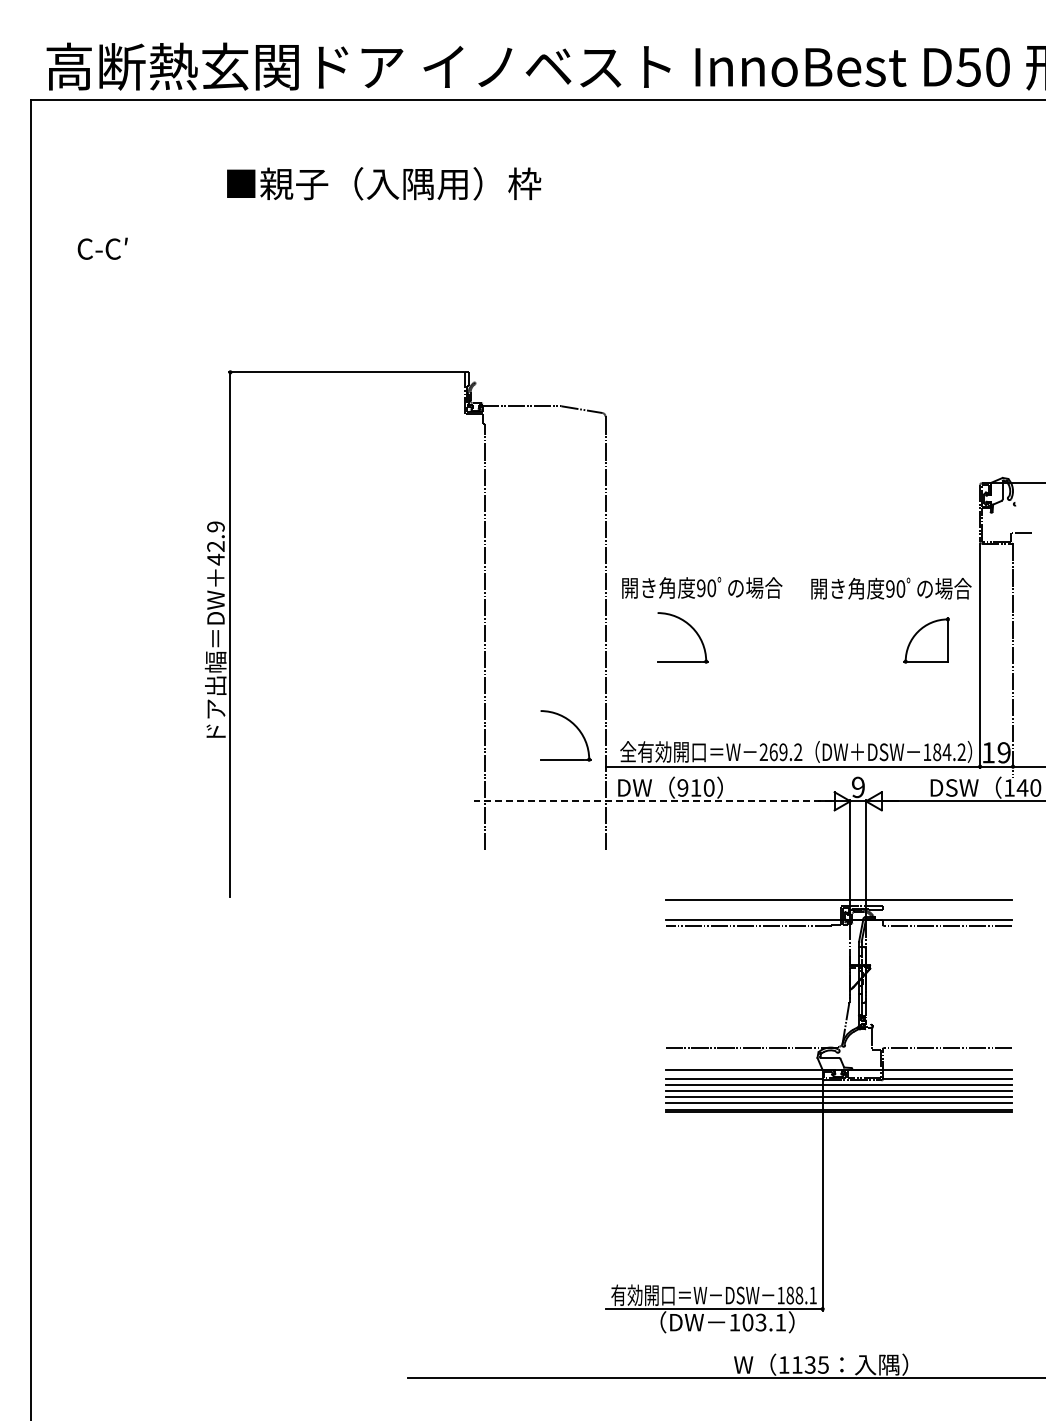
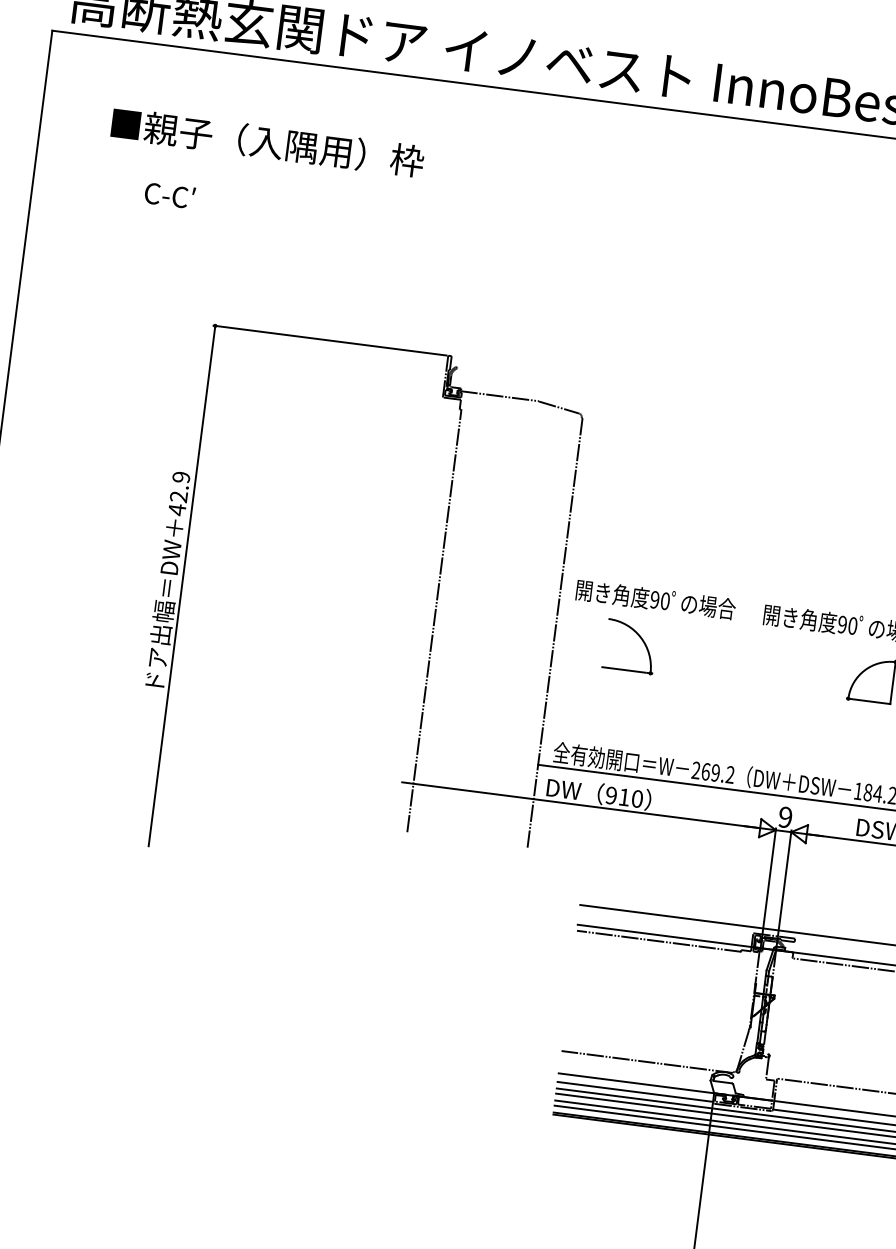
text: (384, 183) -> (268, 142), moved
text: (102, 248) -> (169, 195), moved
part: (574, 726) -> (511, 720), removed
line: (652, 801) -> (579, 805), dashed -> solid

